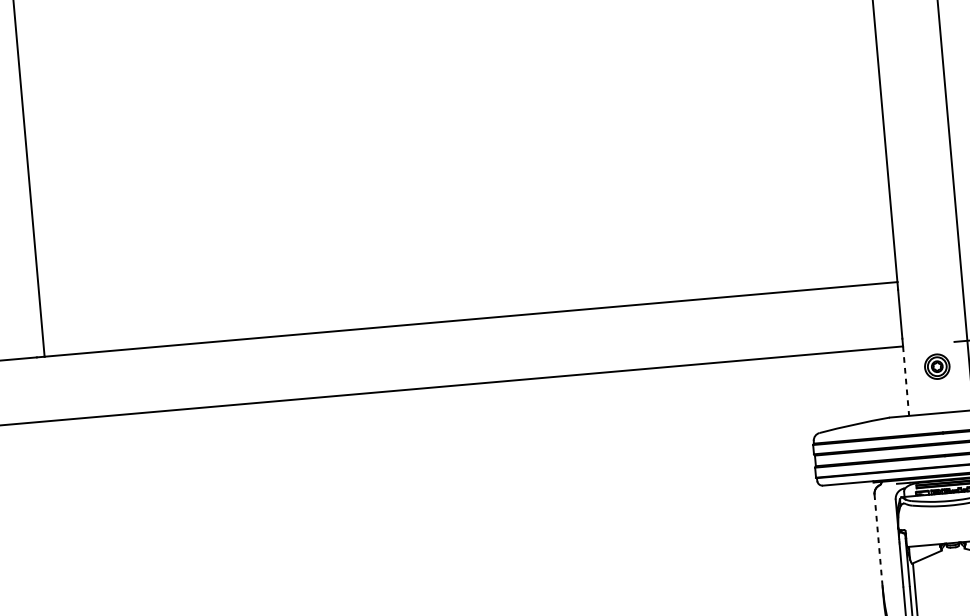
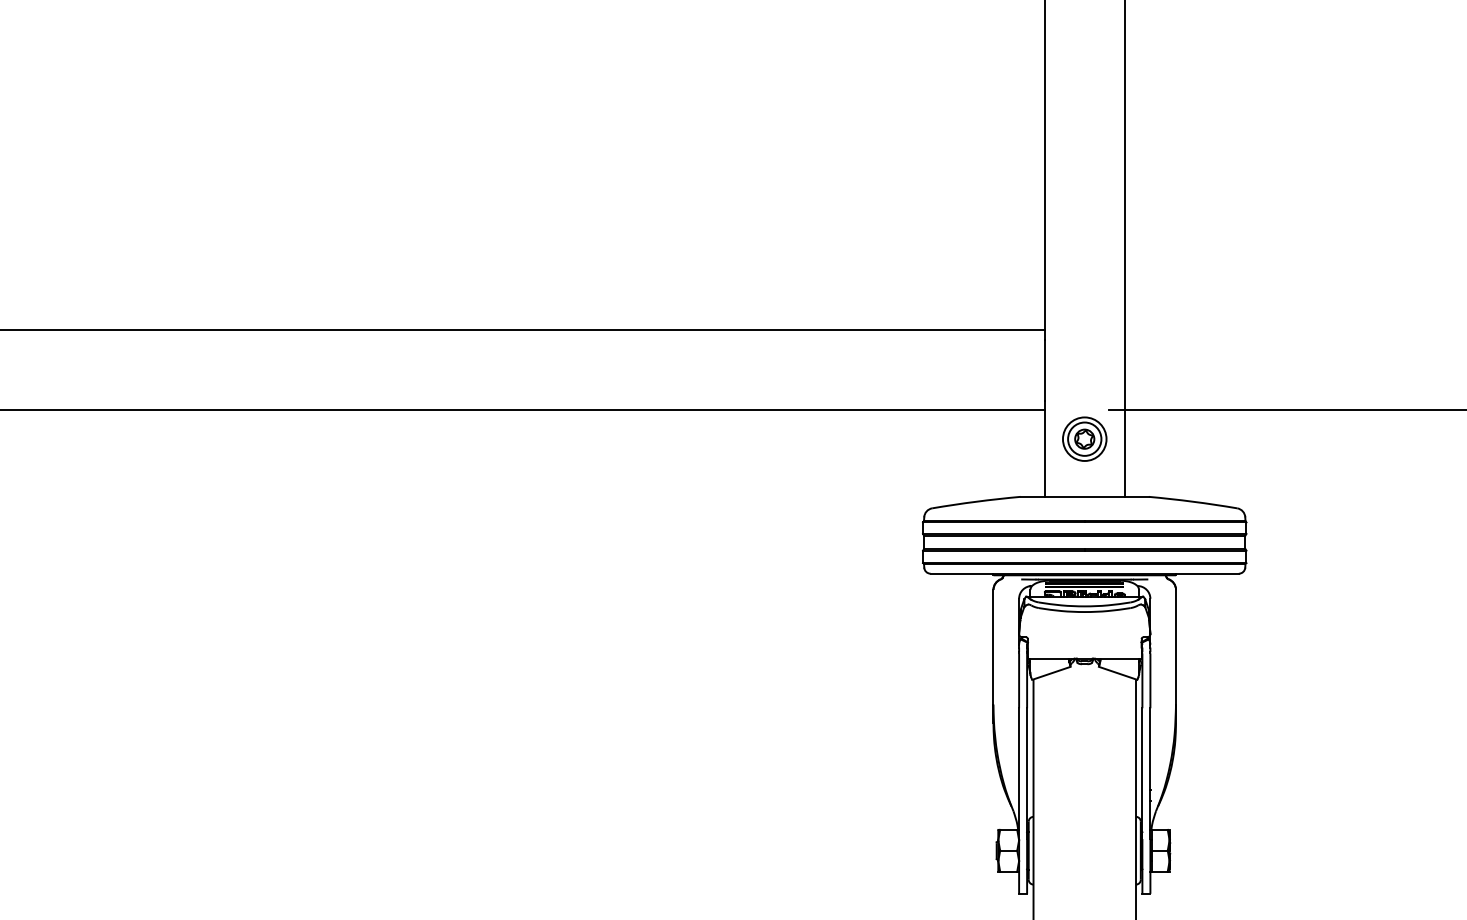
part: (936, 366) -> (1084, 438), size x1.43
line: (905, 381) -> (1044, 454), dashed -> solid
line: (878, 540) -> (993, 647), dashed -> solid

